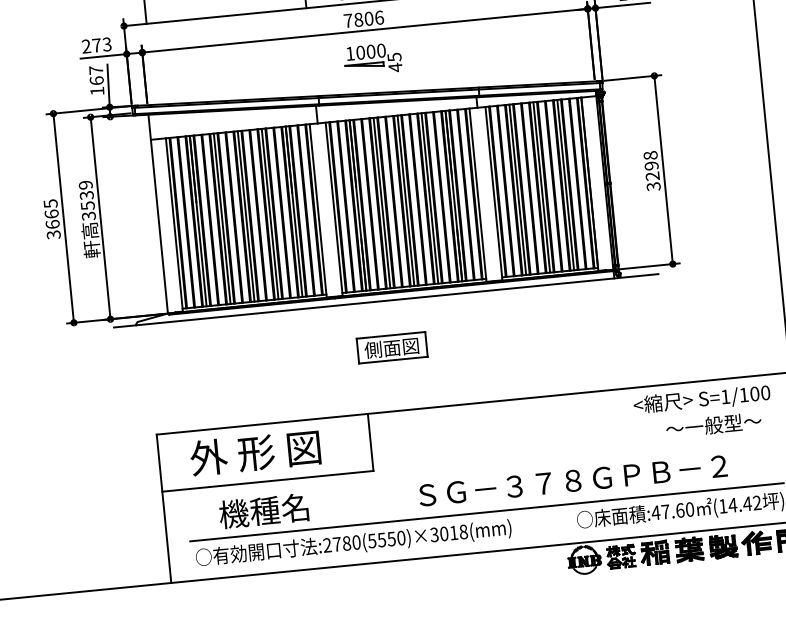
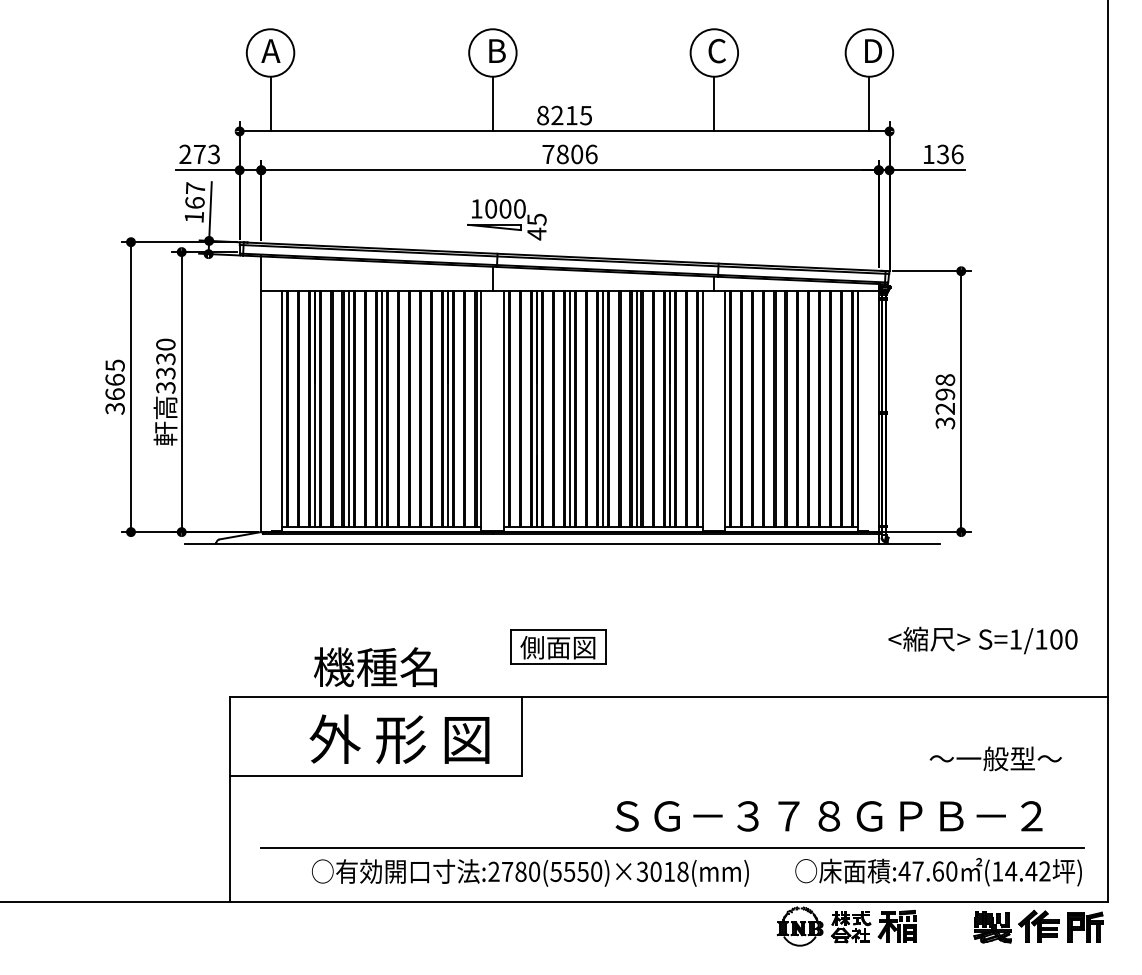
part: (372, 59) -> (506, 219), moved
line: (565, 185) -> (824, 409), removed
line: (541, 187) -> (791, 409), removed
line: (517, 189) -> (758, 409), removed
text: (86, 195) -> (165, 358), 3539 -> 3330
line: (270, 214) -> (415, 409), removed
part: (392, 347) -> (558, 646), moved
text: (701, 399) -> (982, 640), moved
text: (255, 452) -> (399, 738), moved
text: (572, 481) -> (828, 816), moved
text: (263, 511) -> (375, 667), moved
text: (353, 543) -> (530, 872), moved
part: (690, 549) -> (946, 926), removed

